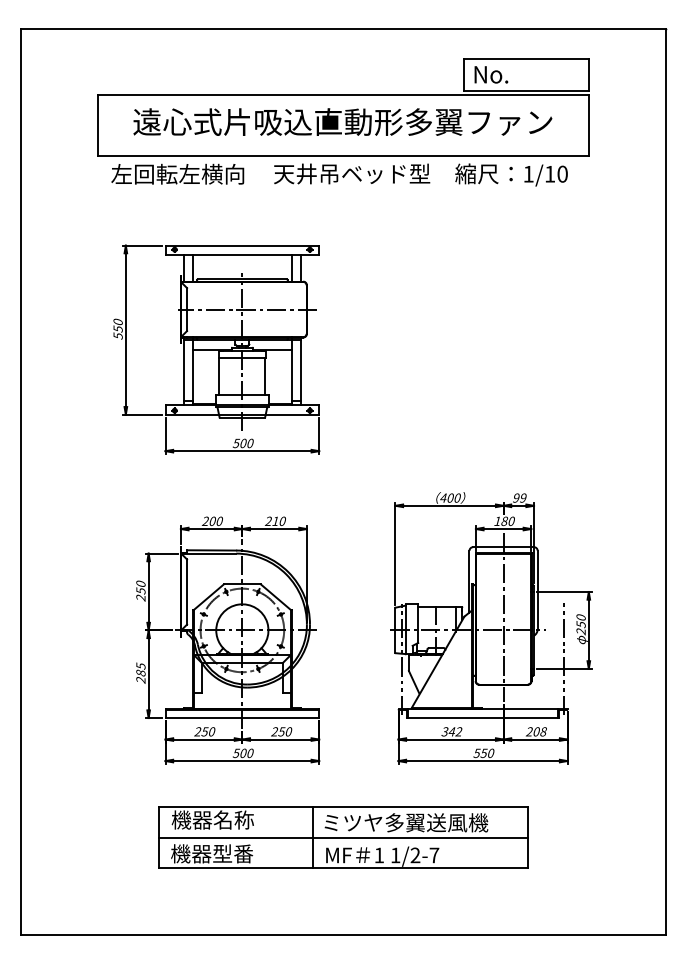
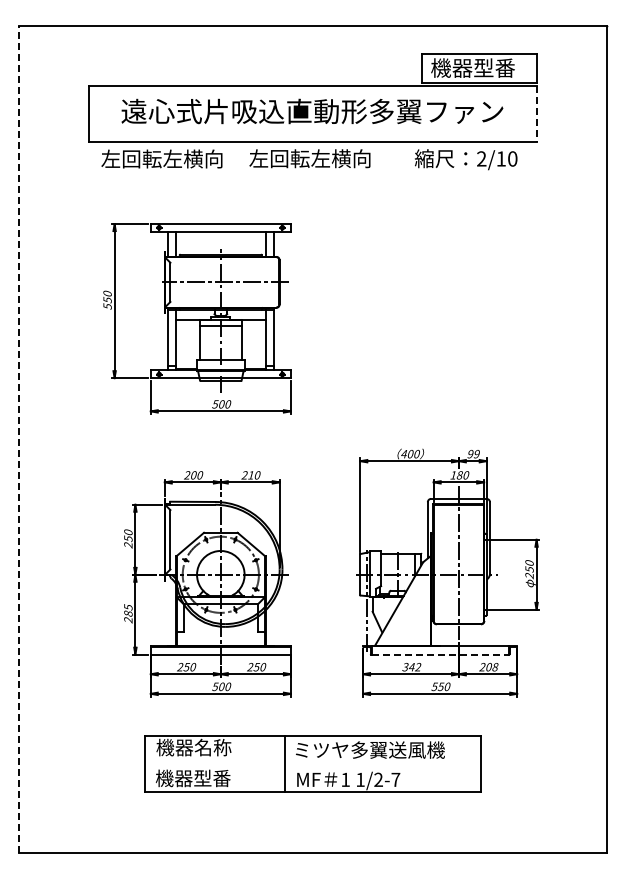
text: (518, 73) -> (472, 67), No. -> 機器型番
line: (589, 125) -> (537, 114), solid -> dashed
text: (351, 173) -> (320, 158), 天井吊ベッド型 -> 左回転左横向
text: (528, 173) -> (481, 158), 1/10 -> 2/10
line: (20, 482) -> (18, 439), solid -> dashed
line: (563, 657) -> (513, 599), removed
line: (483, 717) -> (440, 654), solid -> dashed
line: (342, 837) -> (312, 763), removed

